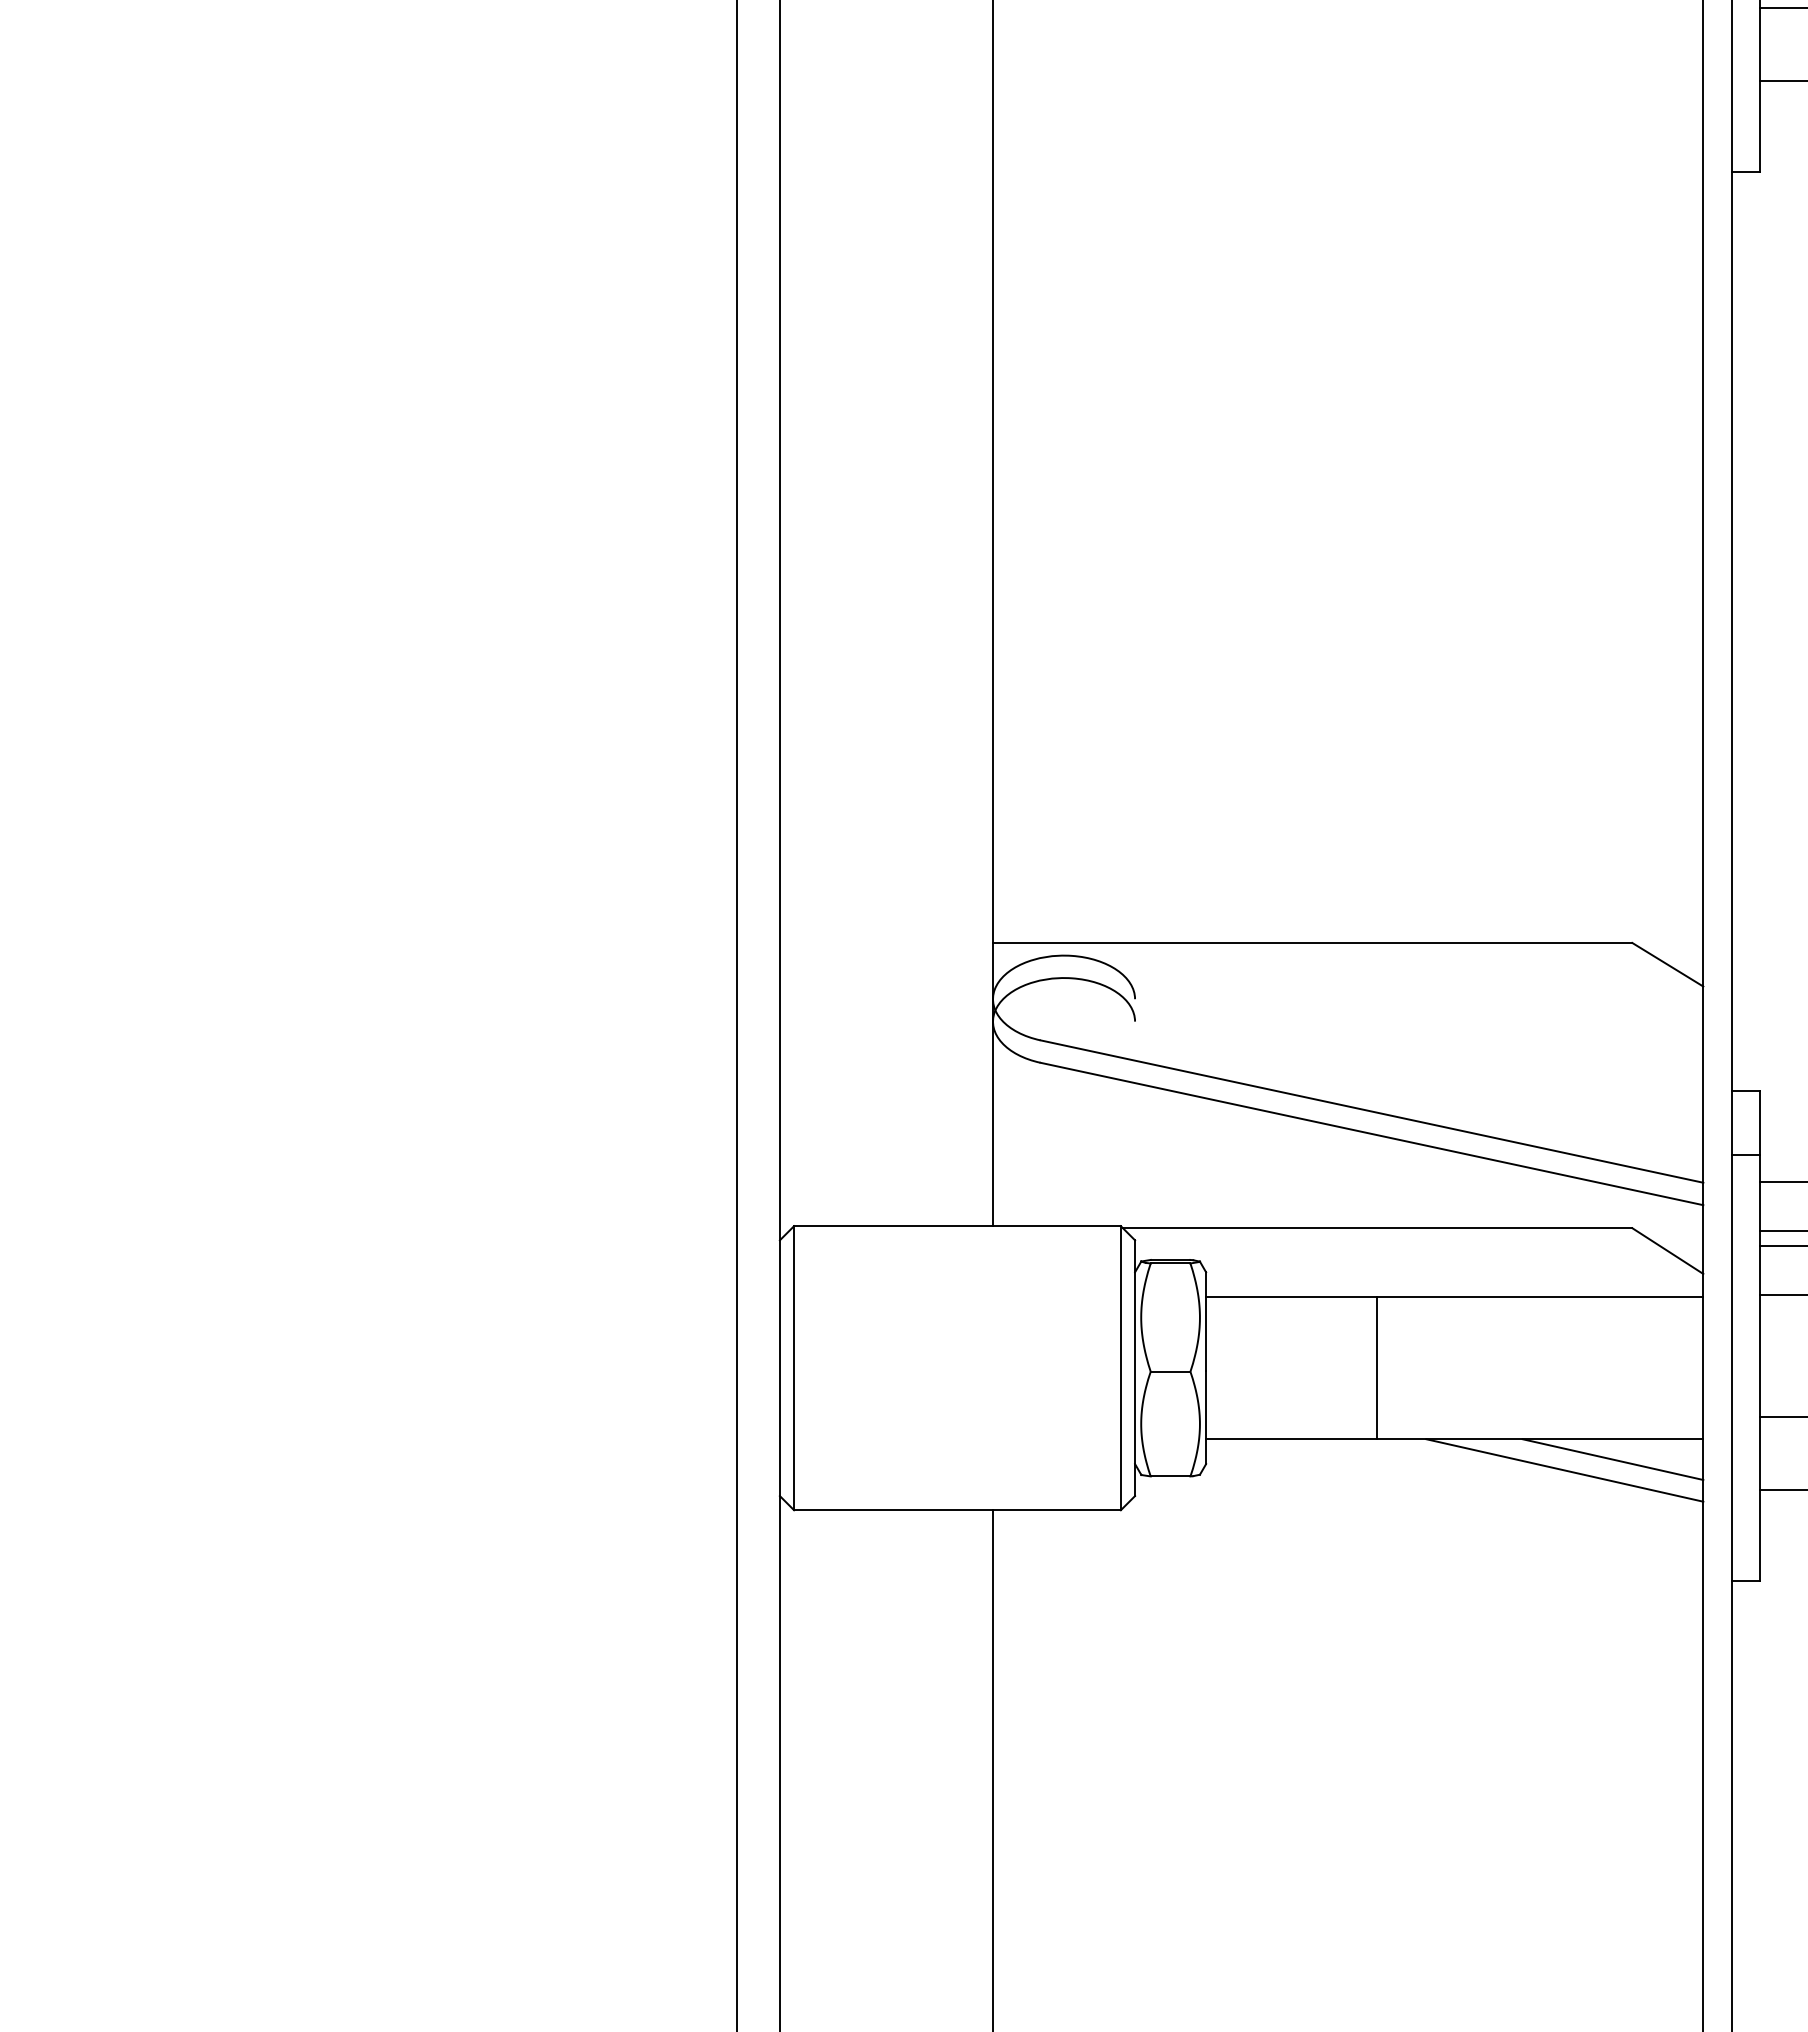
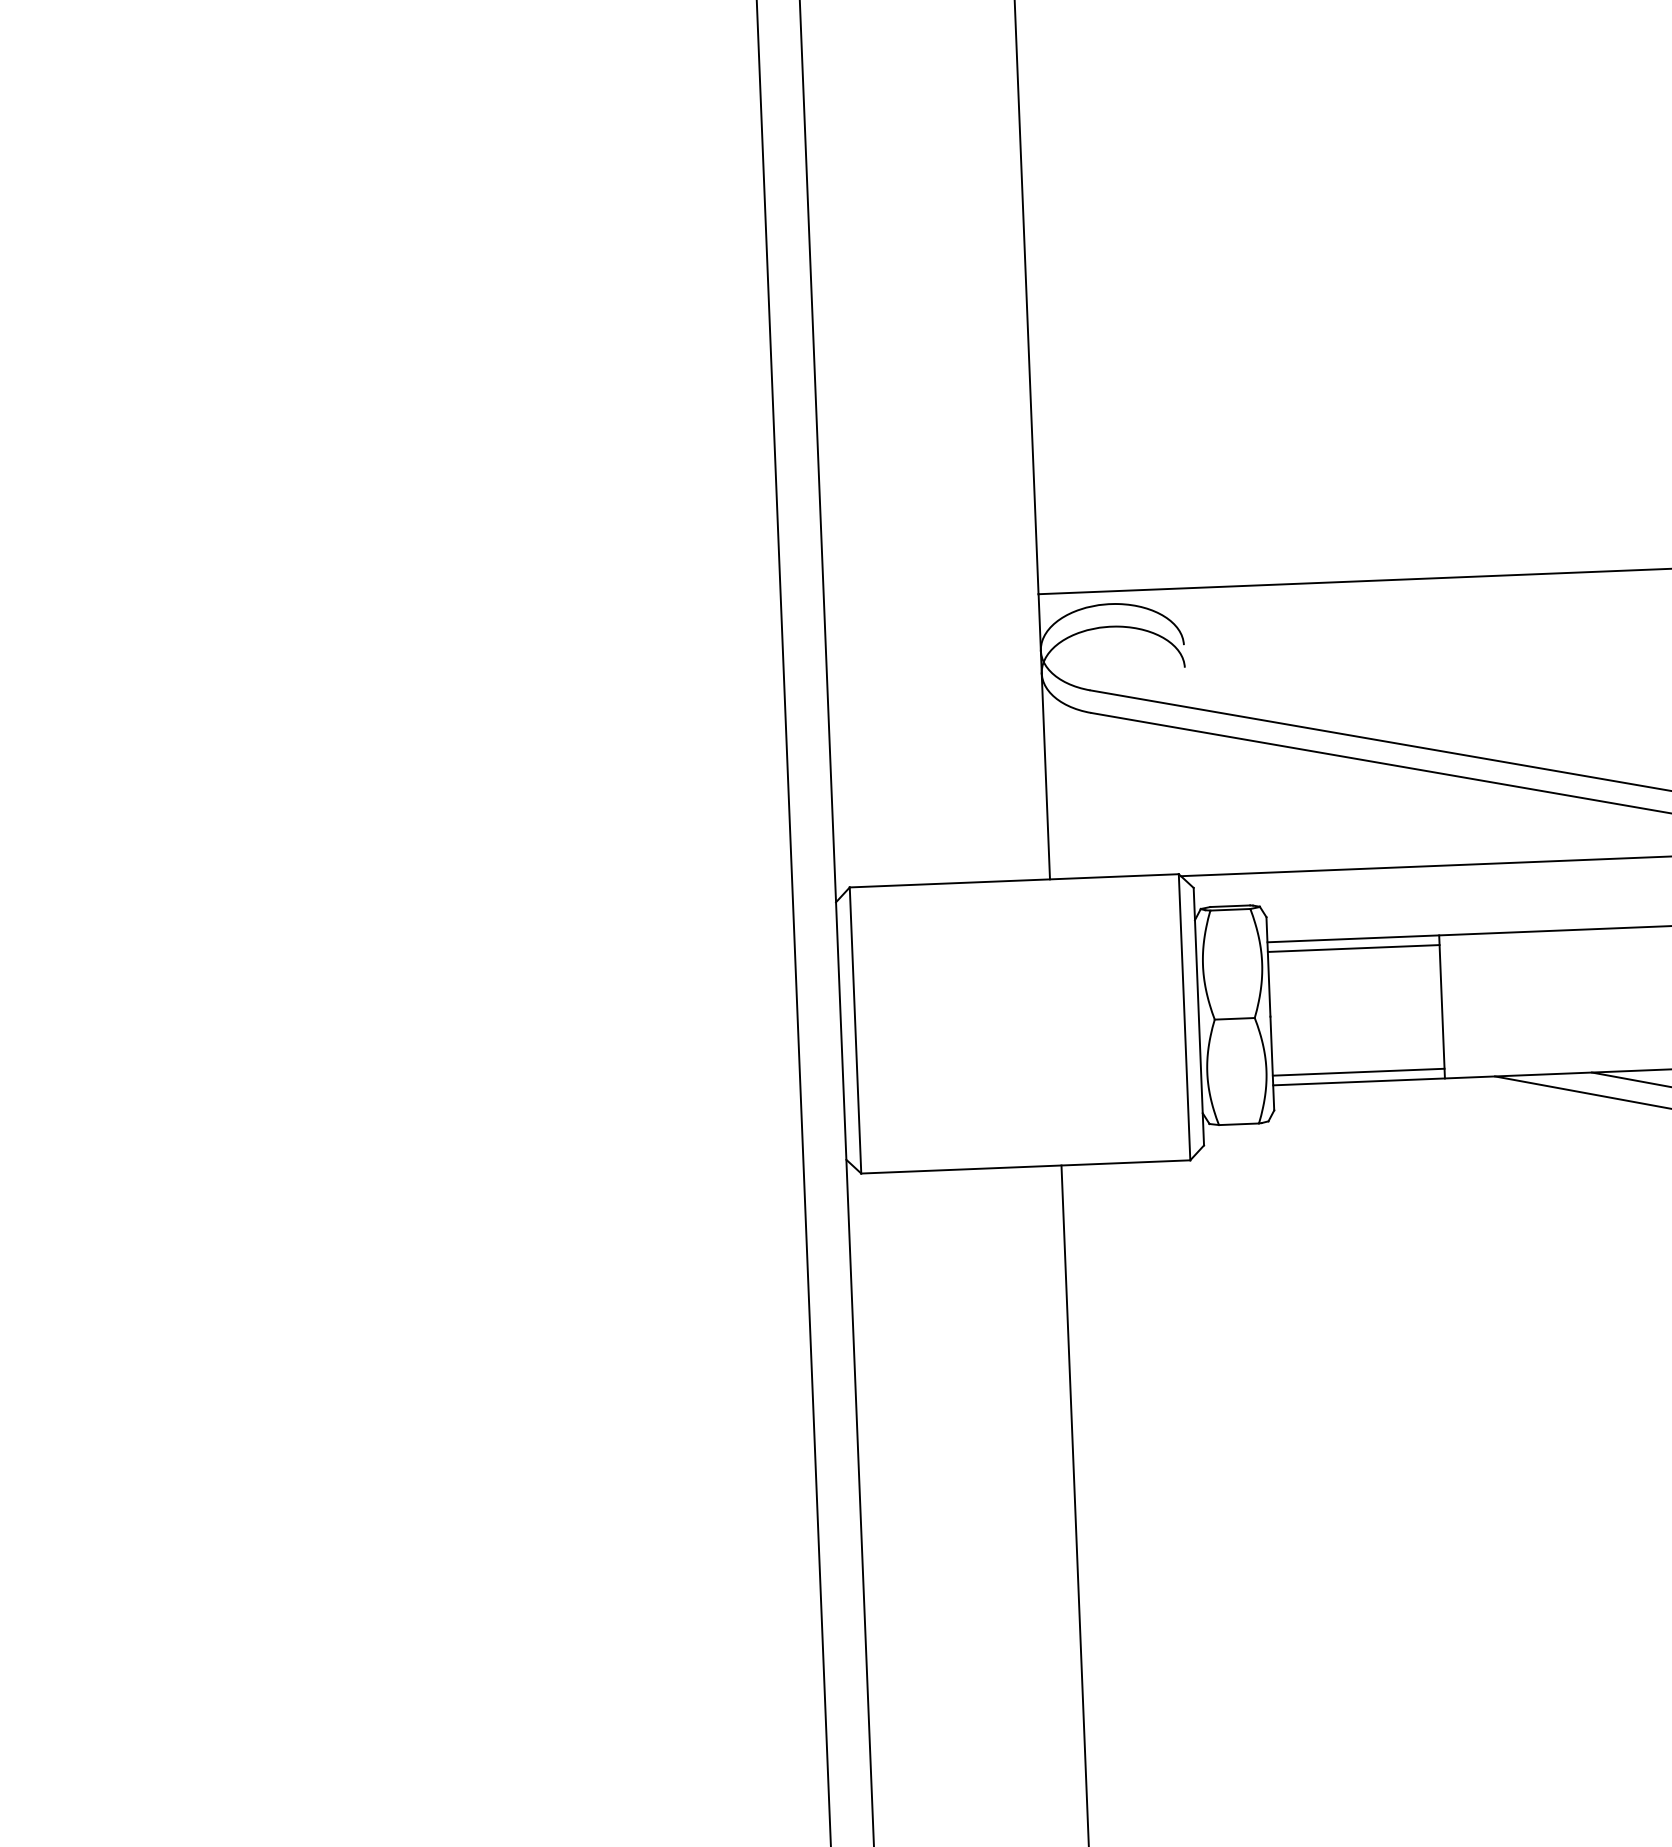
line: (1291, 1306) -> (1353, 948), added
line: (1291, 1429) -> (1358, 1072), added

